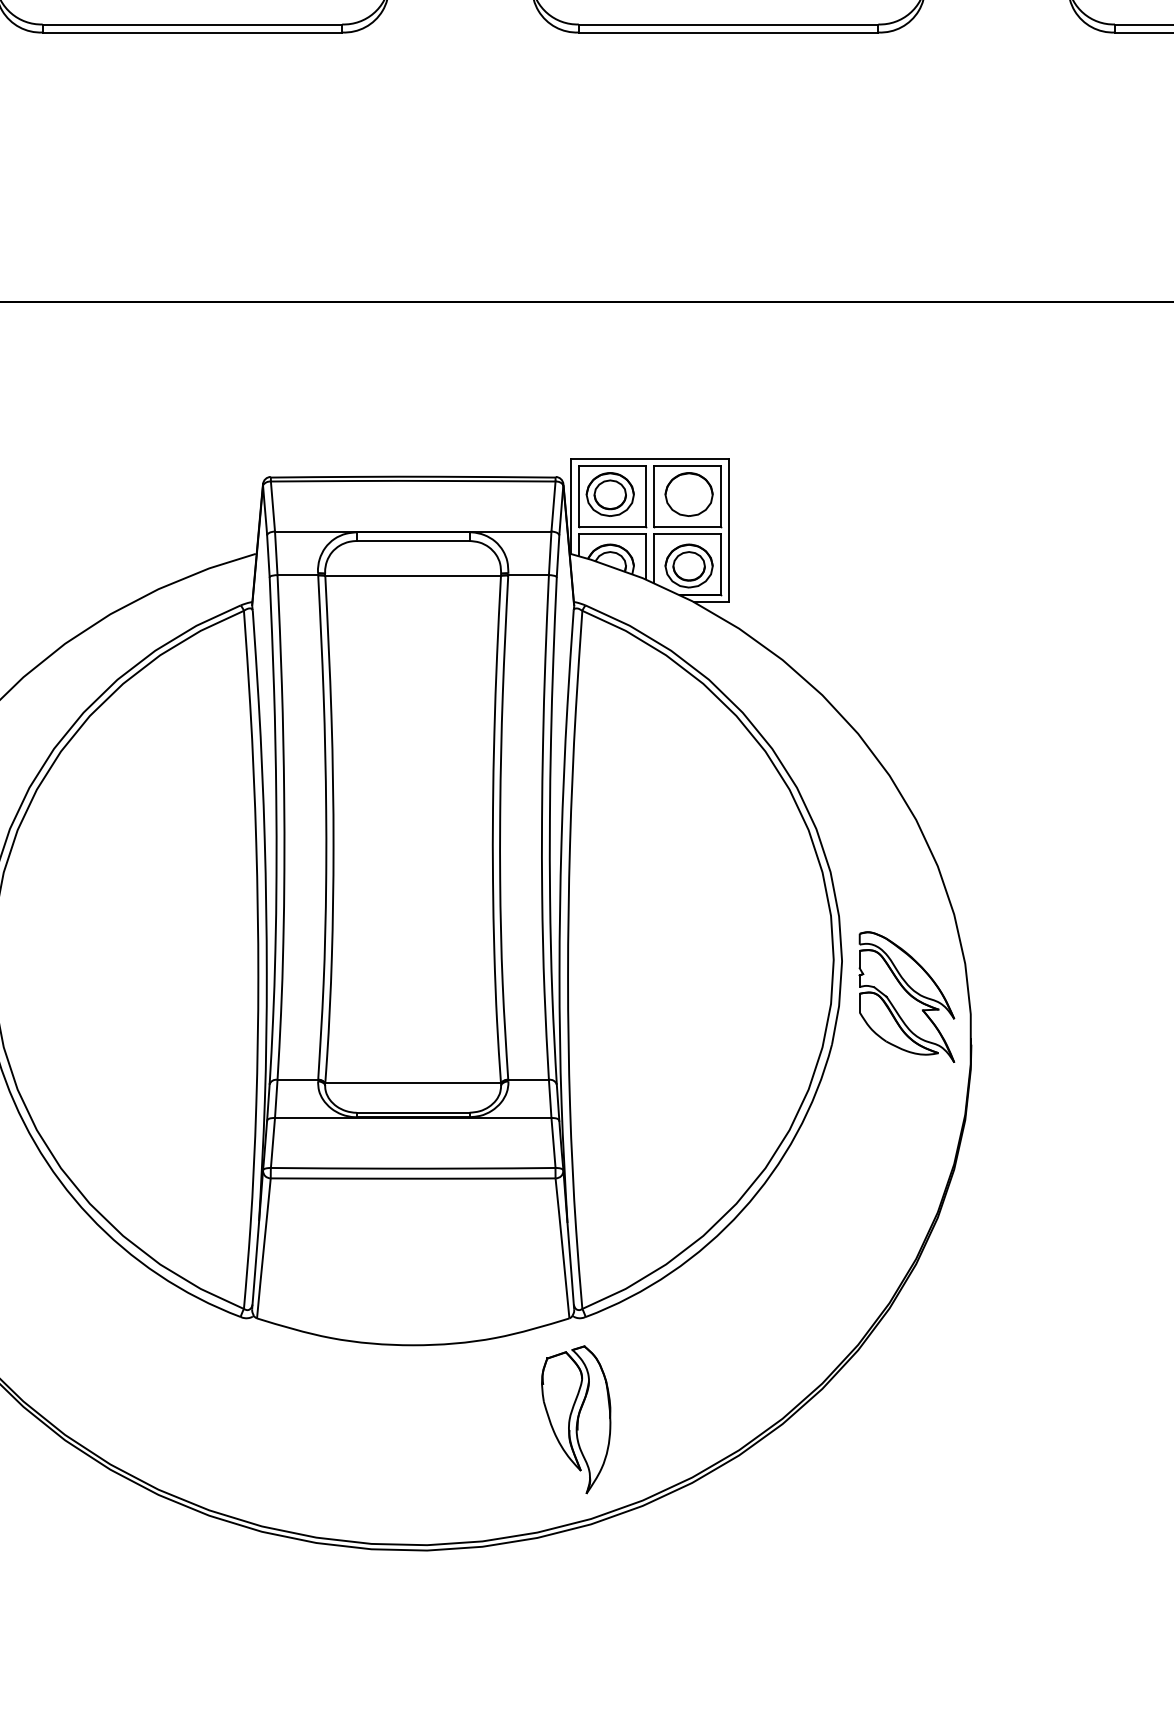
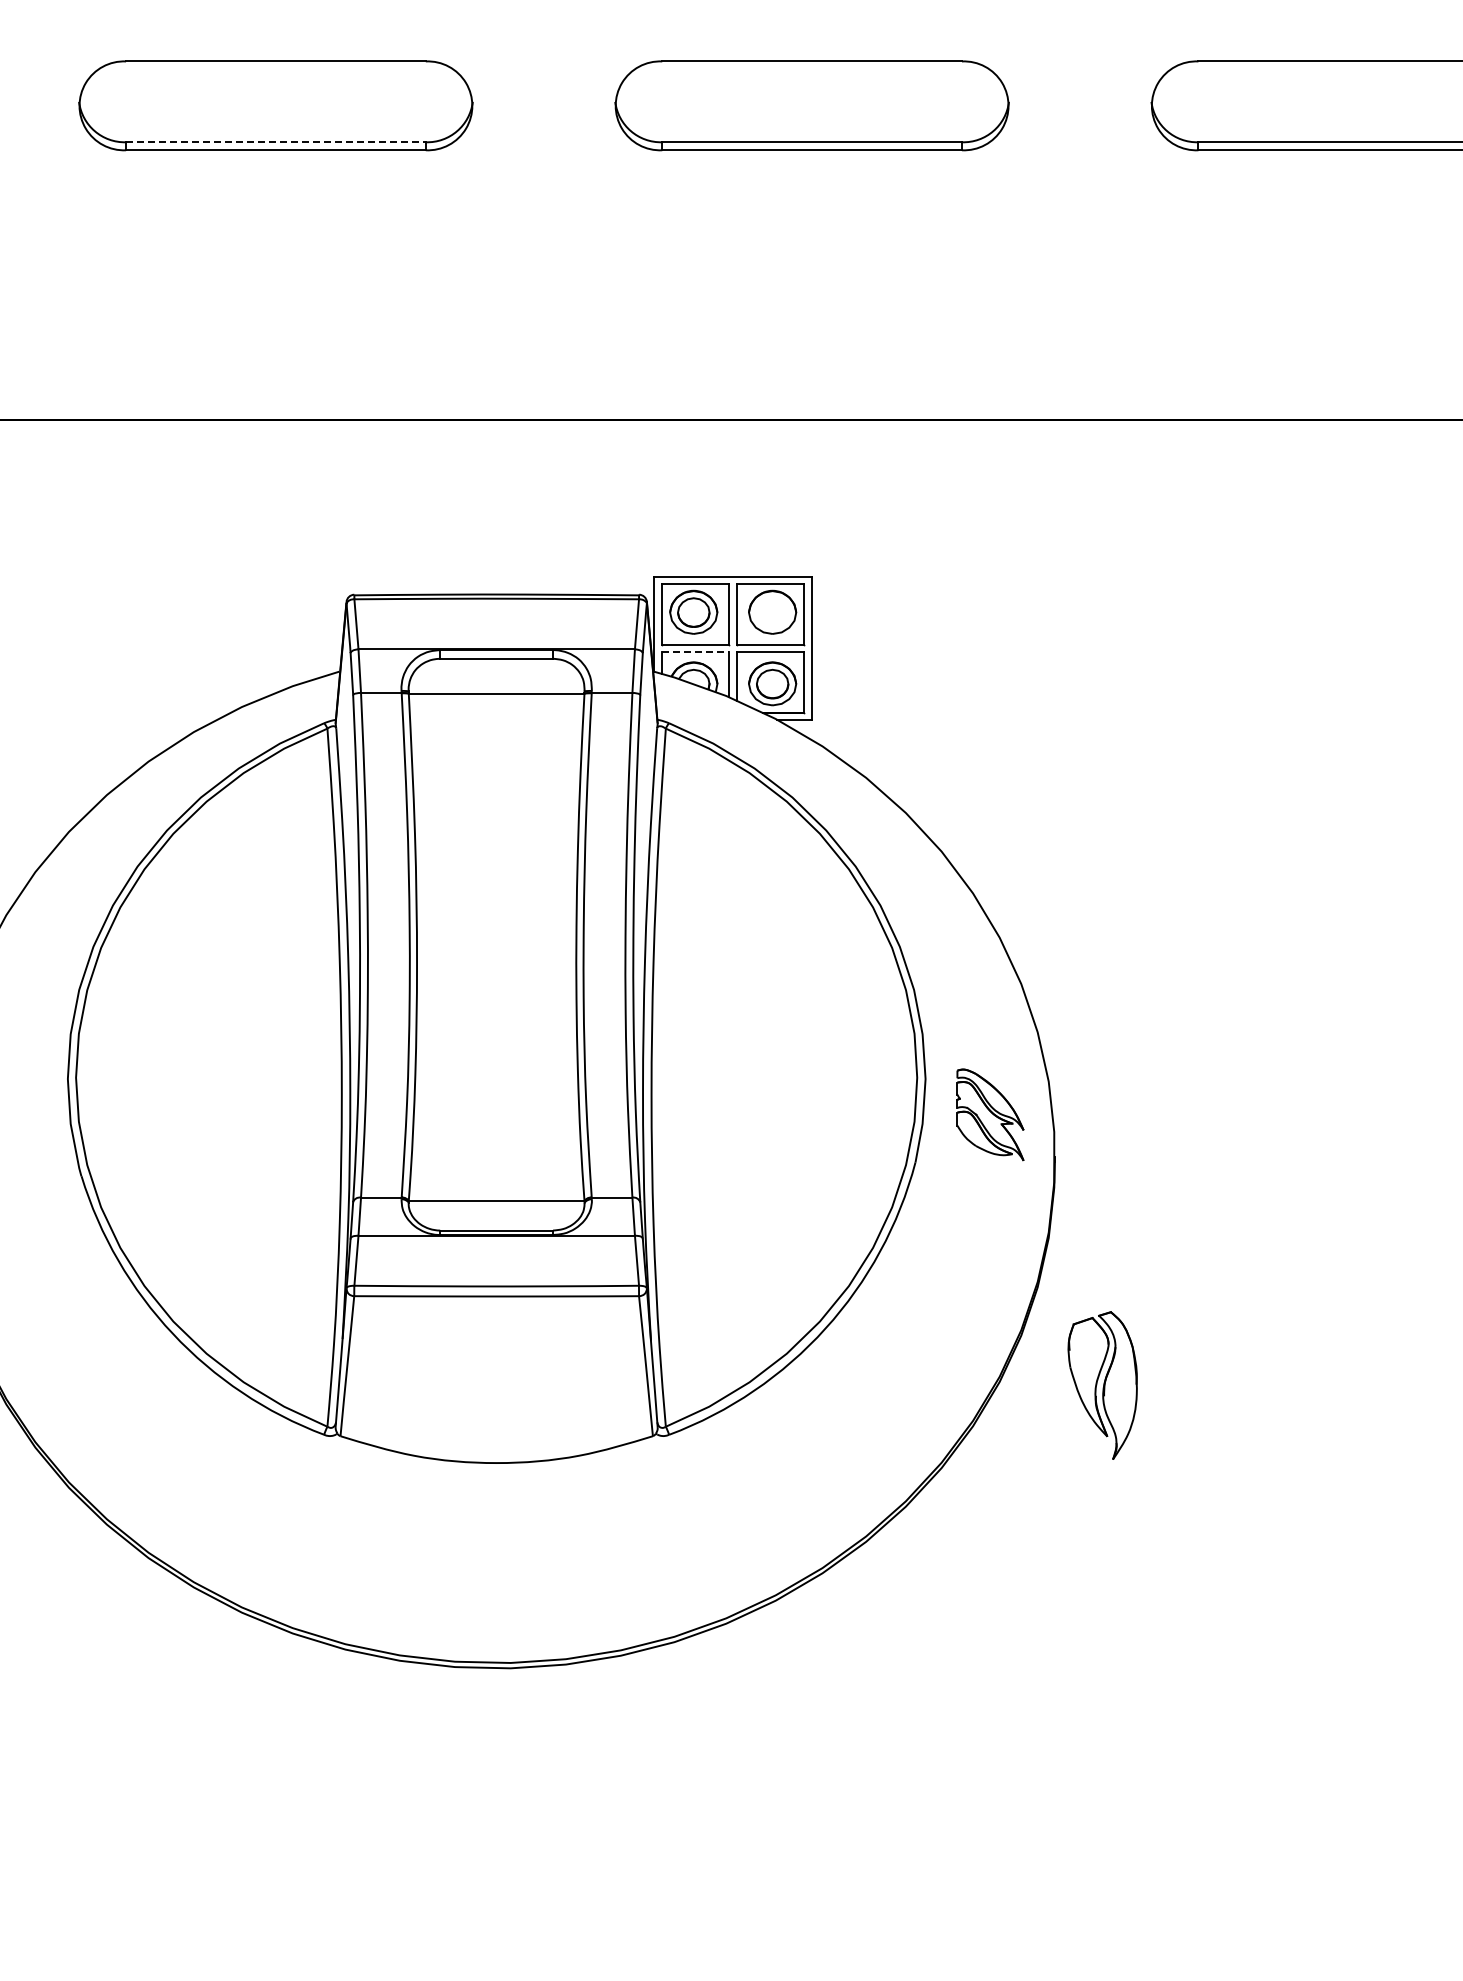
line: (192, 24) -> (275, 142), solid -> dashed
line: (612, 533) -> (695, 651), solid -> dashed
part: (907, 996) -> (990, 1114), size x0.7
part: (576, 1419) -> (1102, 1385), moved

